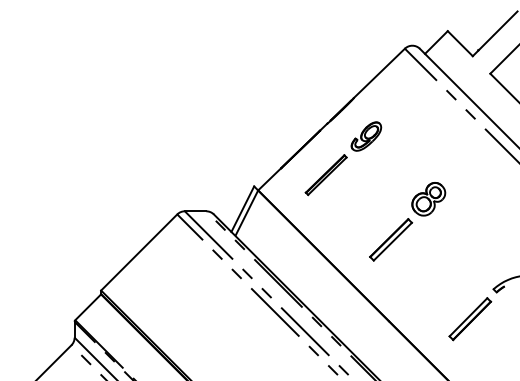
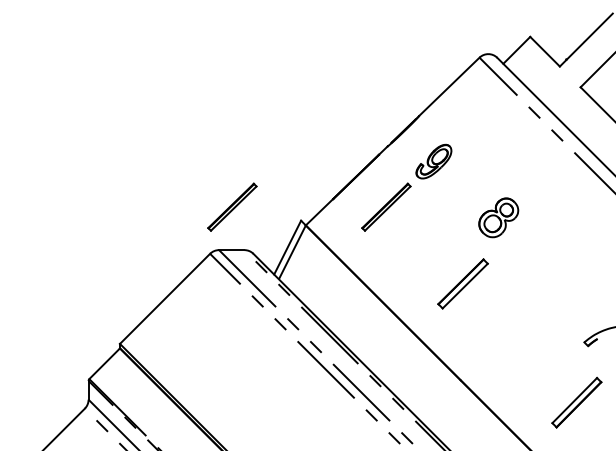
part: (196, 174) -> (232, 206), added
part: (428, 198) -> (498, 217), moved
part: (469, 318) -> (576, 402), moved

